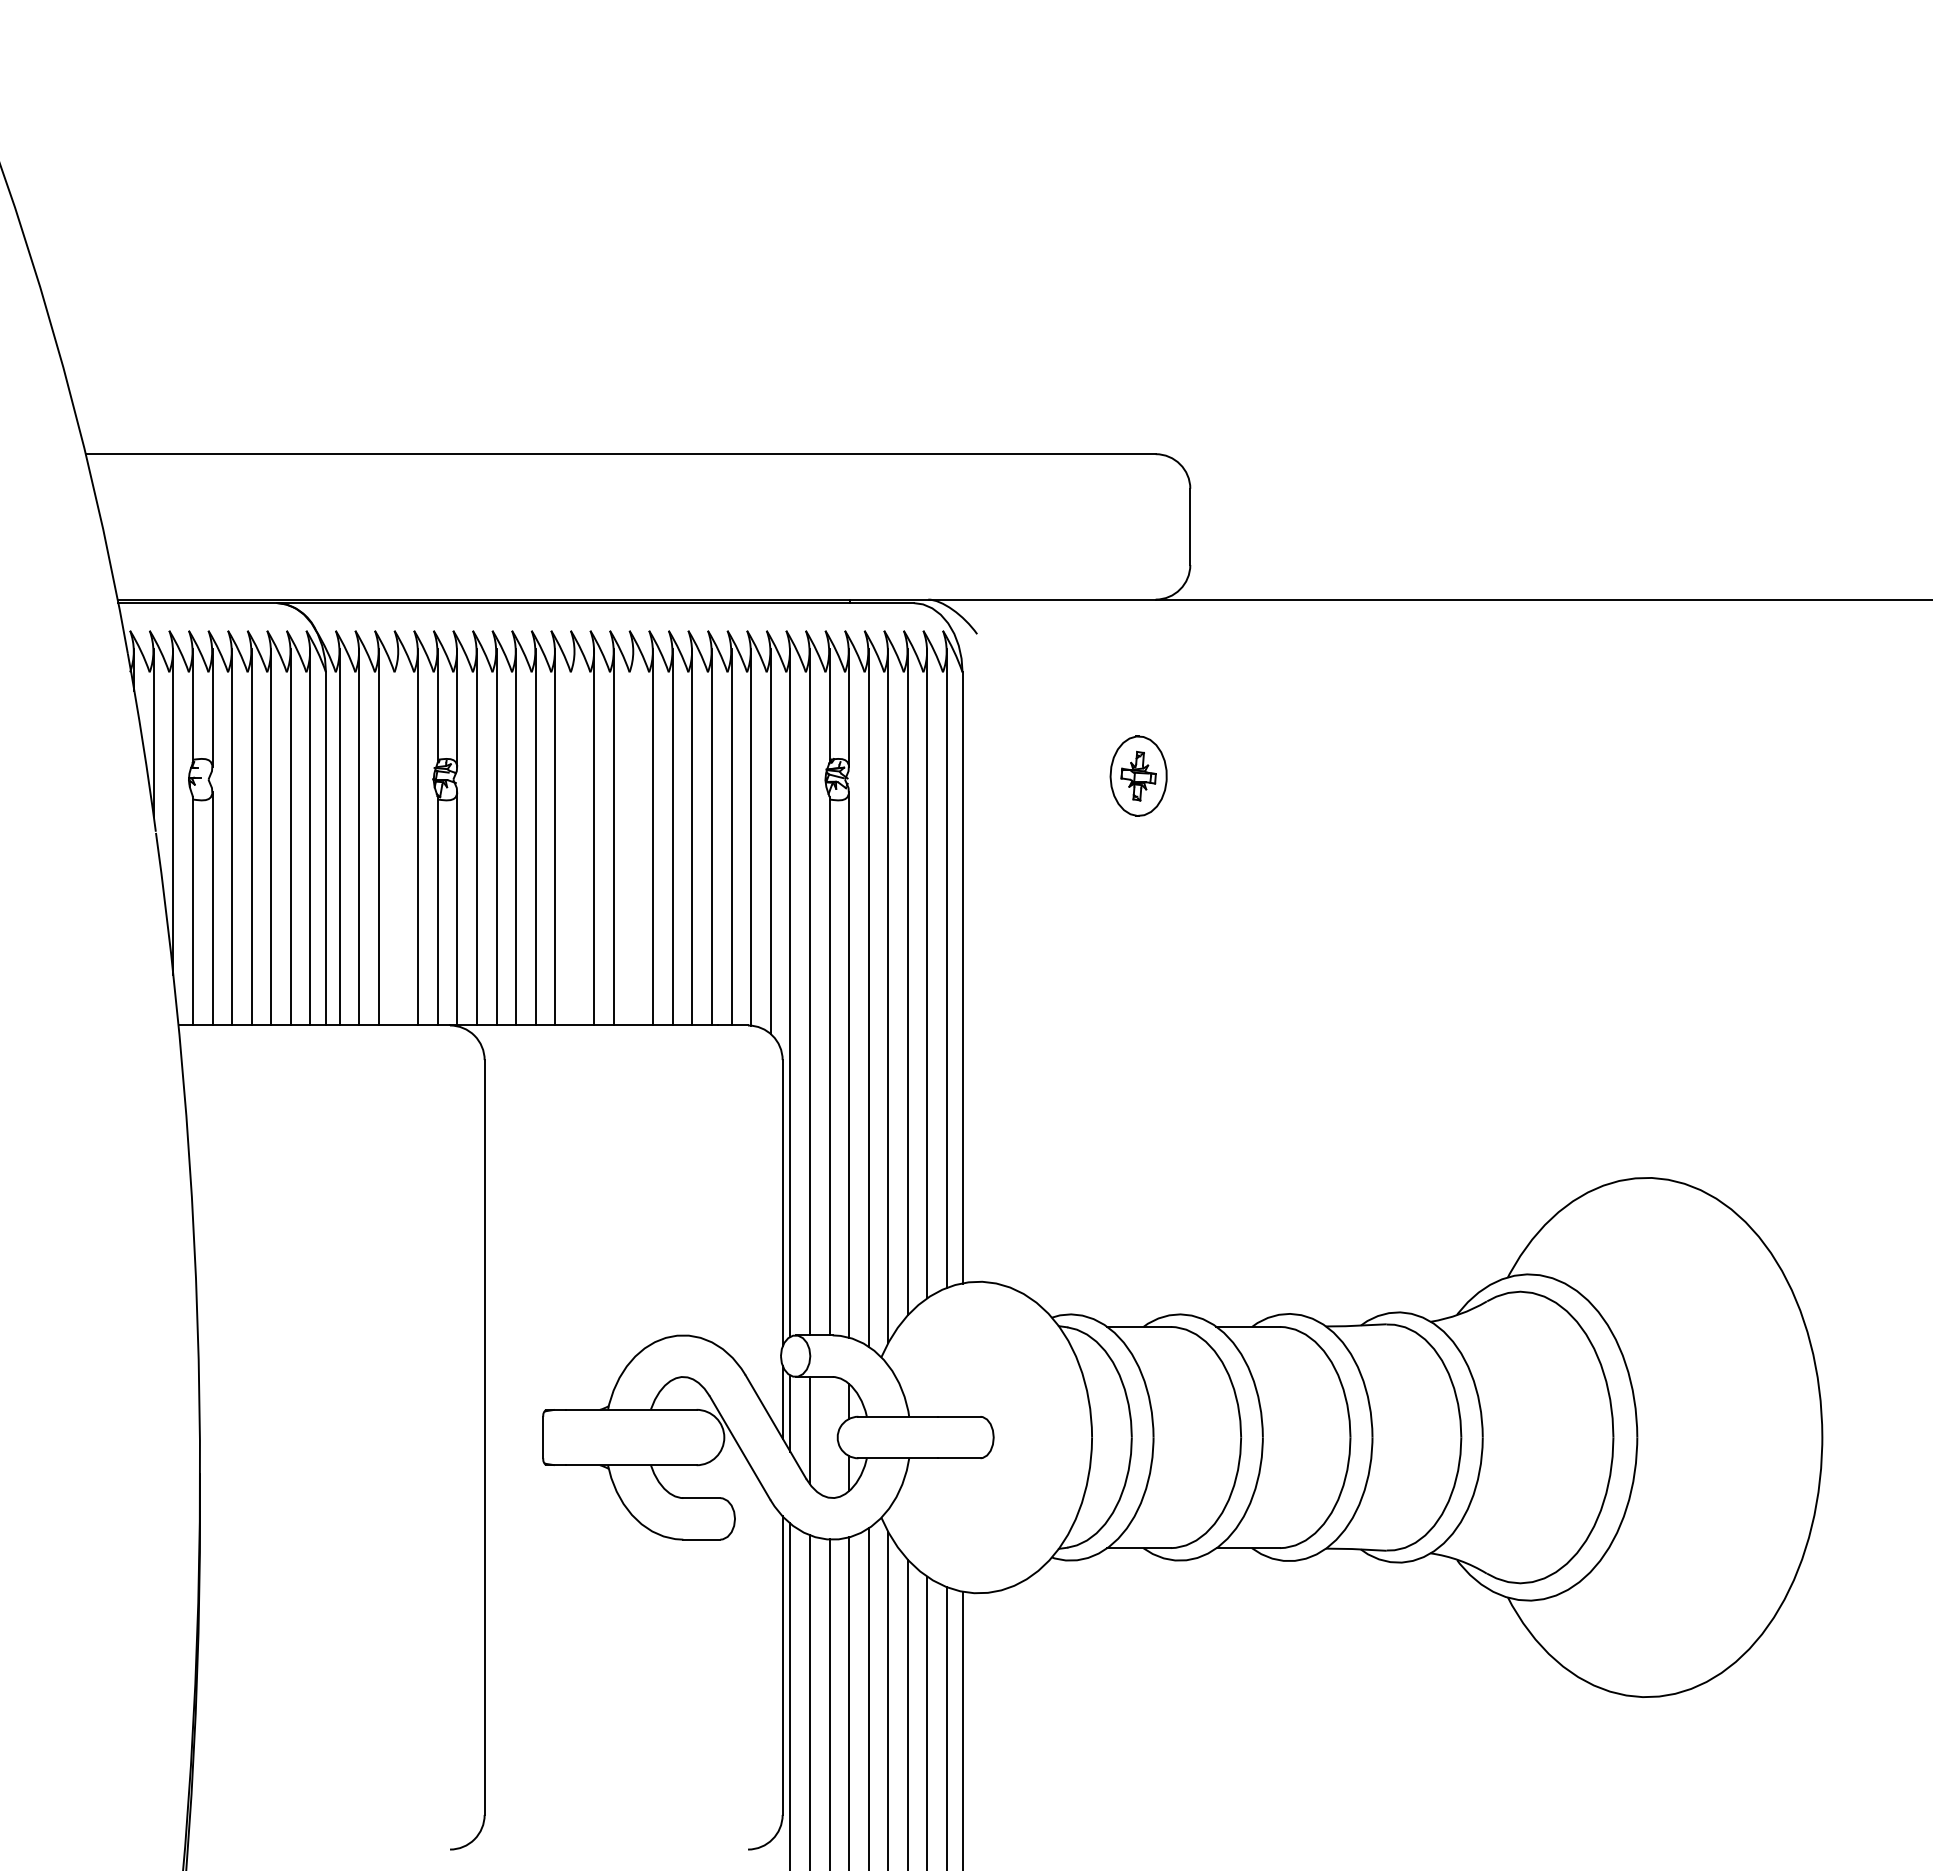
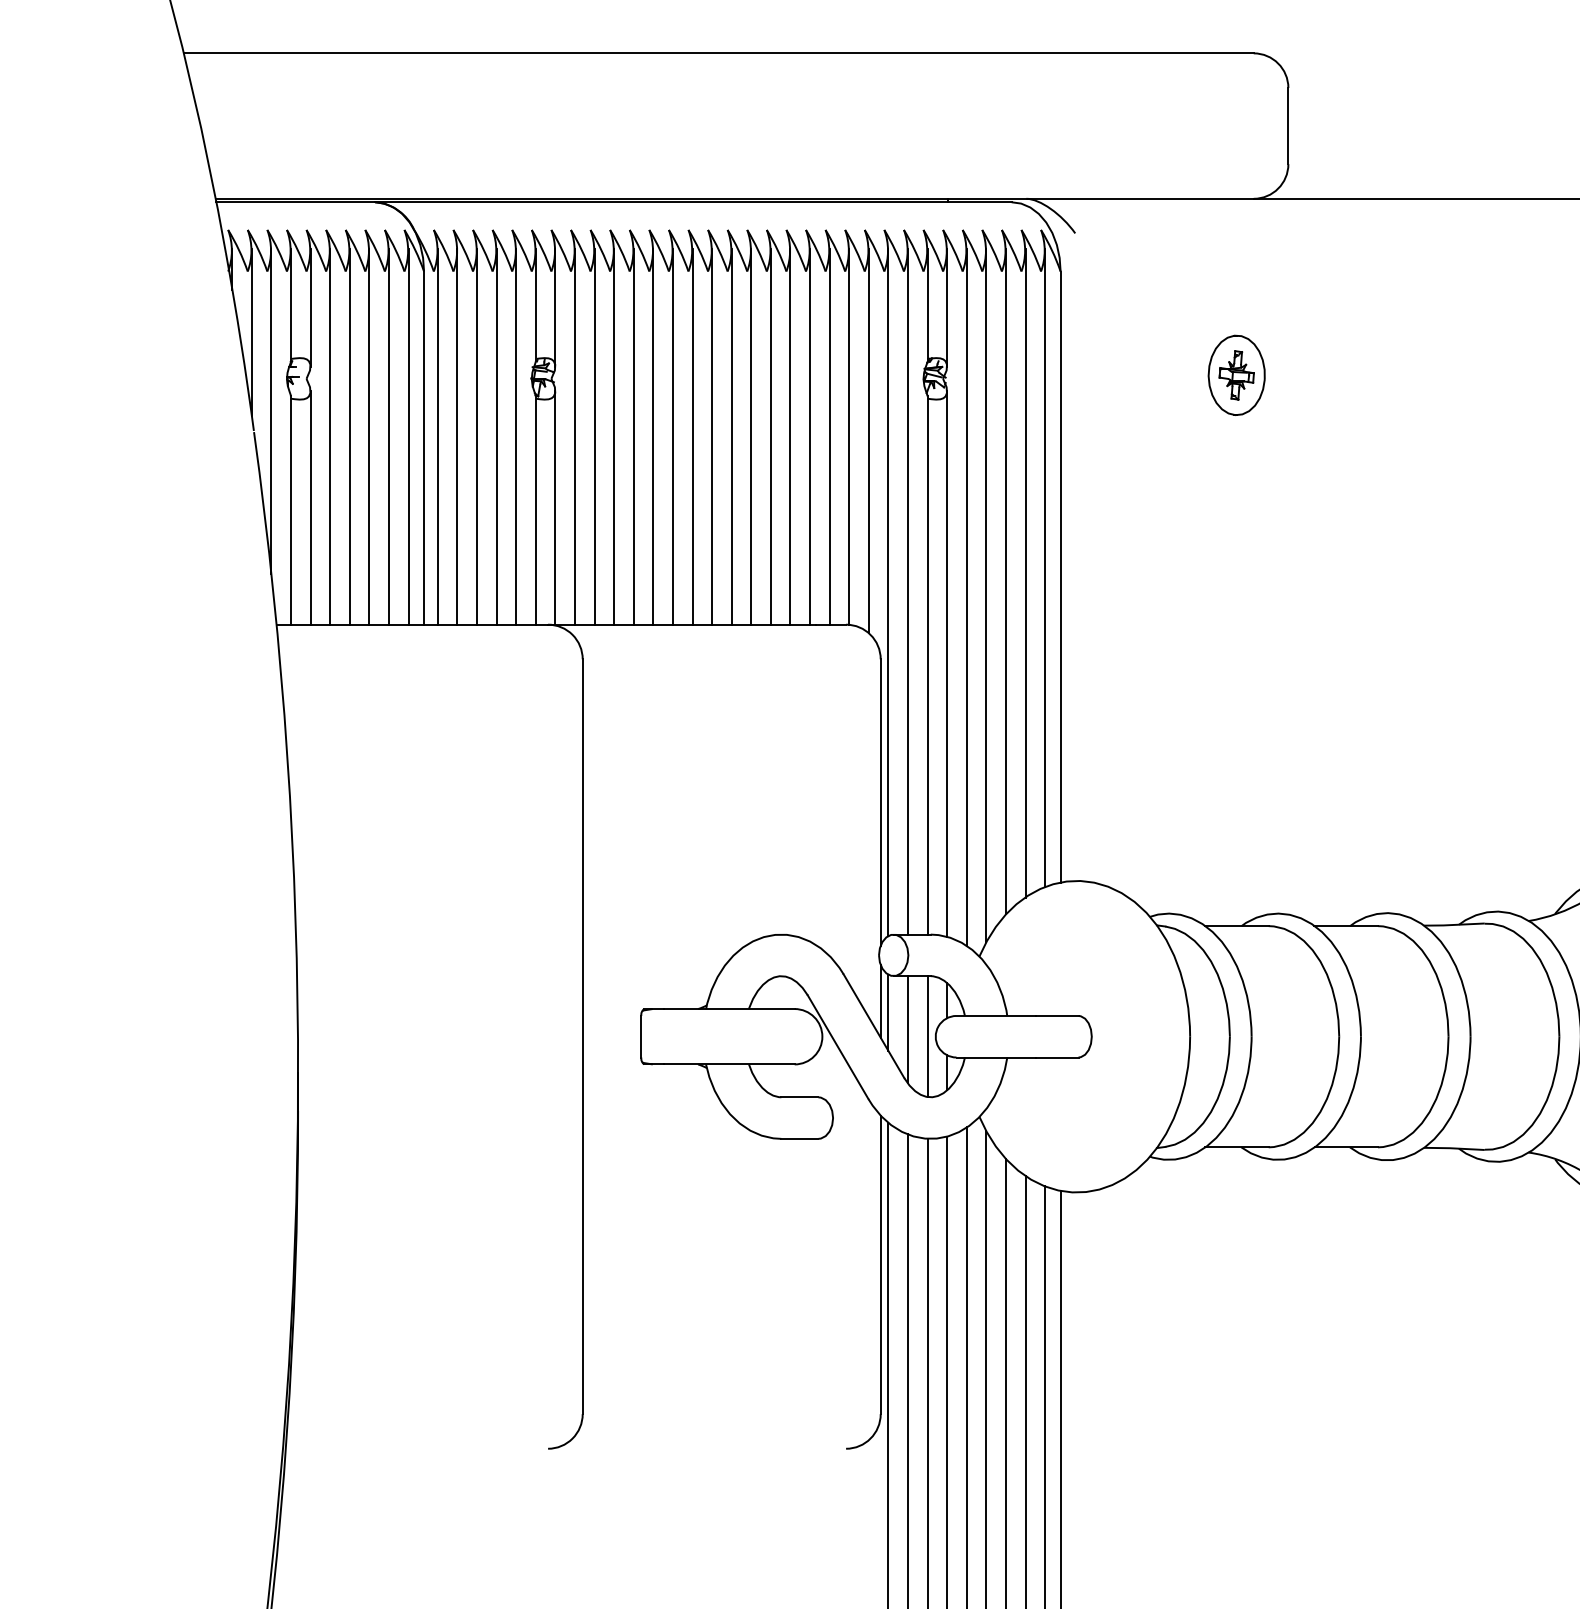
line: (398, 837) -> (496, 436), added
line: (574, 837) -> (672, 436), added
line: (633, 837) -> (731, 436), added
line: (829, 1436) -> (927, 1035), added

